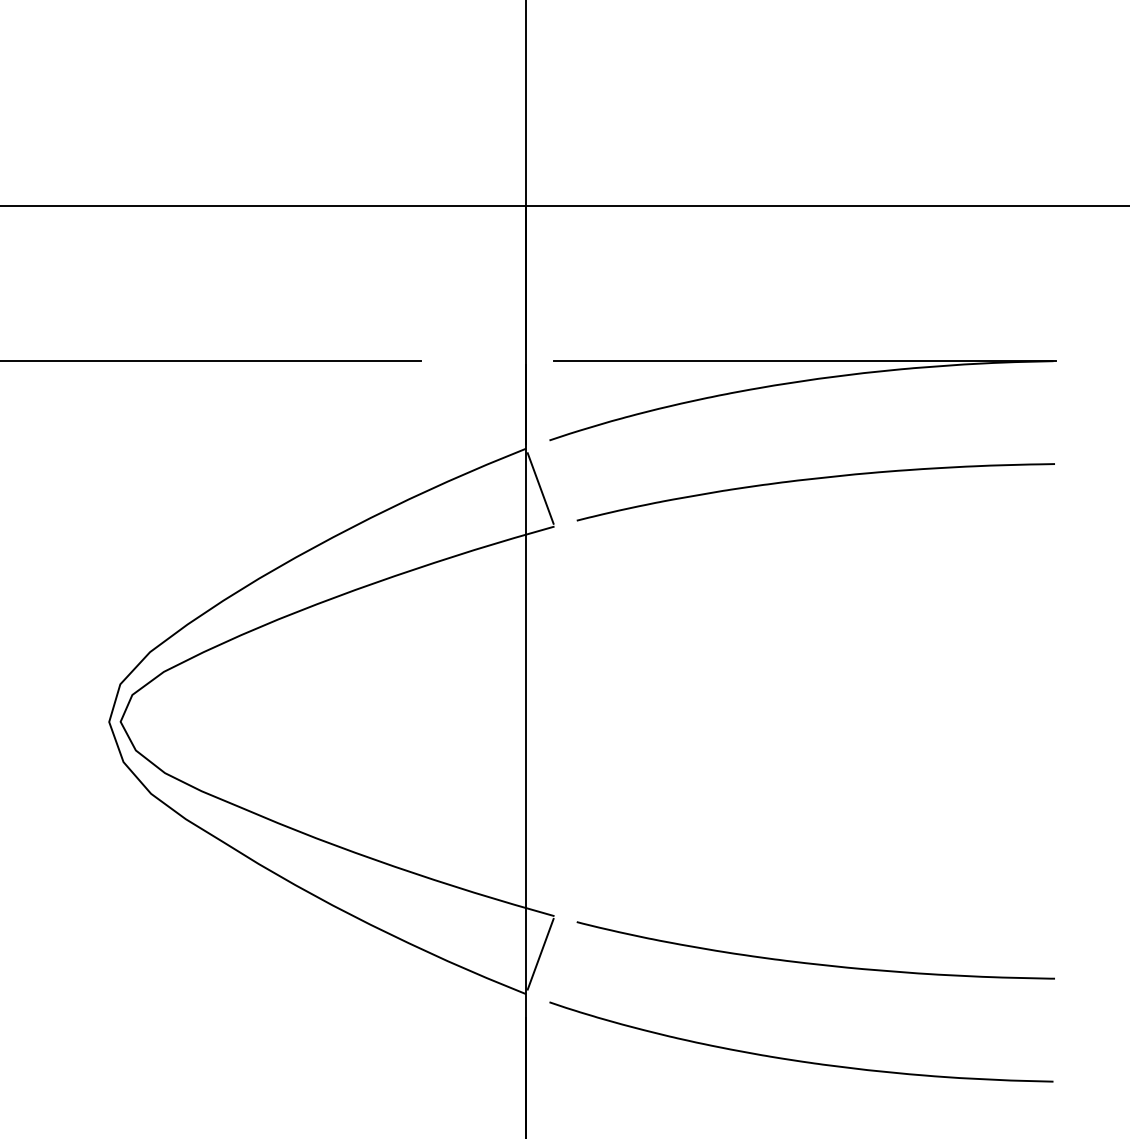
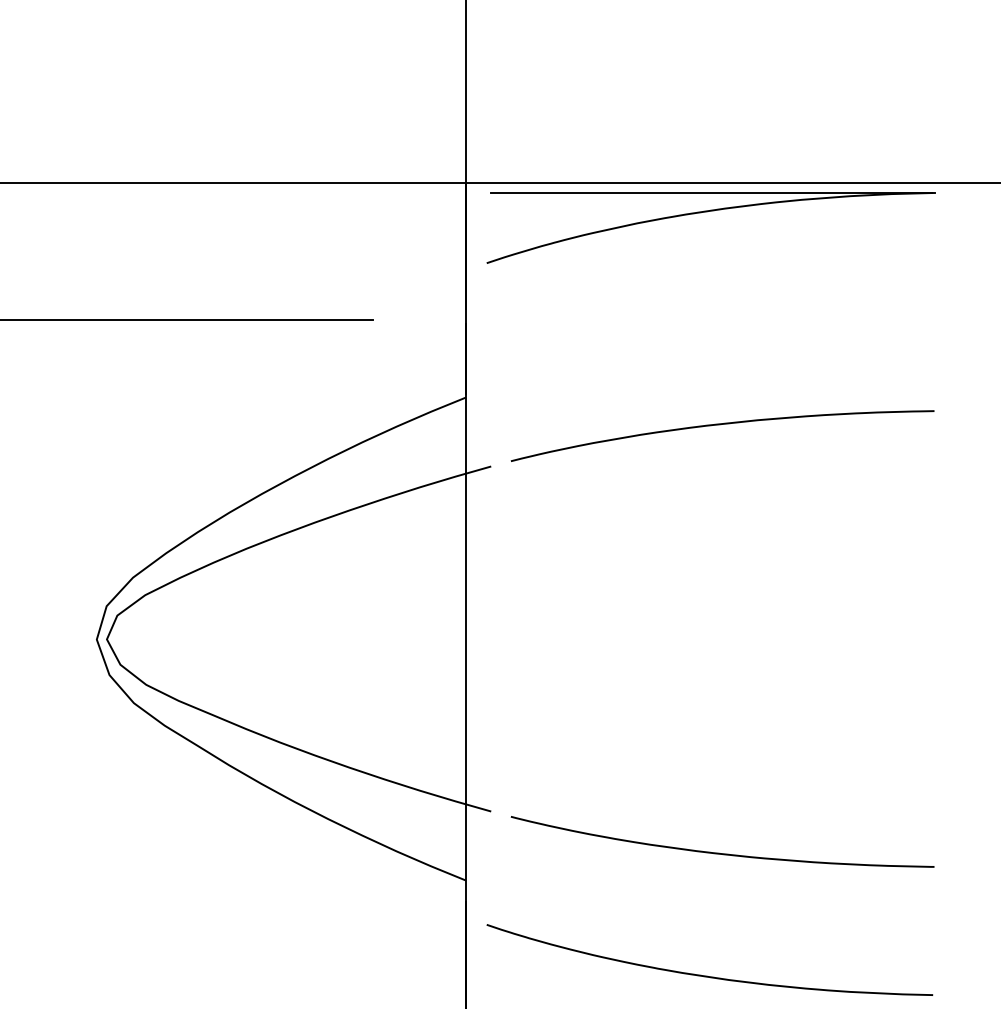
part: (798, 383) -> (707, 212), moved
line: (540, 488) -> (478, 432), removed
line: (540, 954) -> (478, 845), removed
curve: (798, 1059) -> (707, 975), moved

